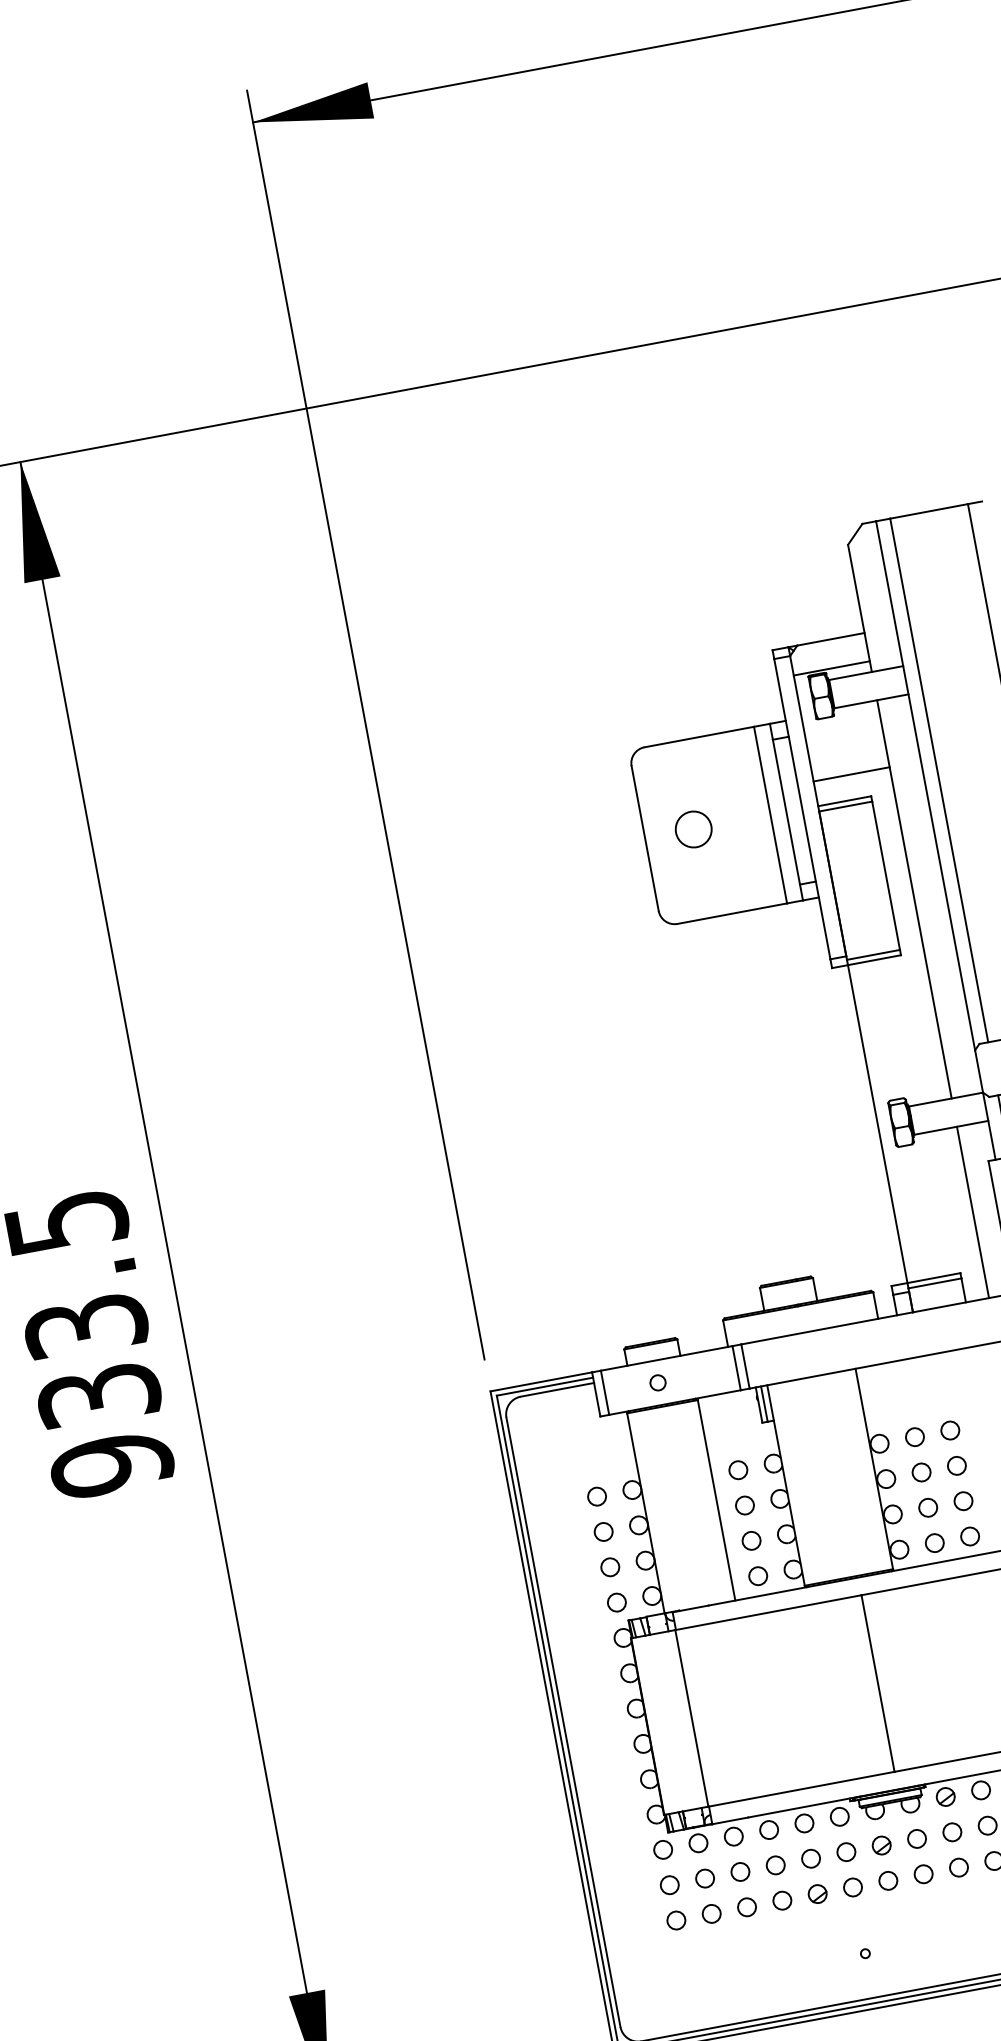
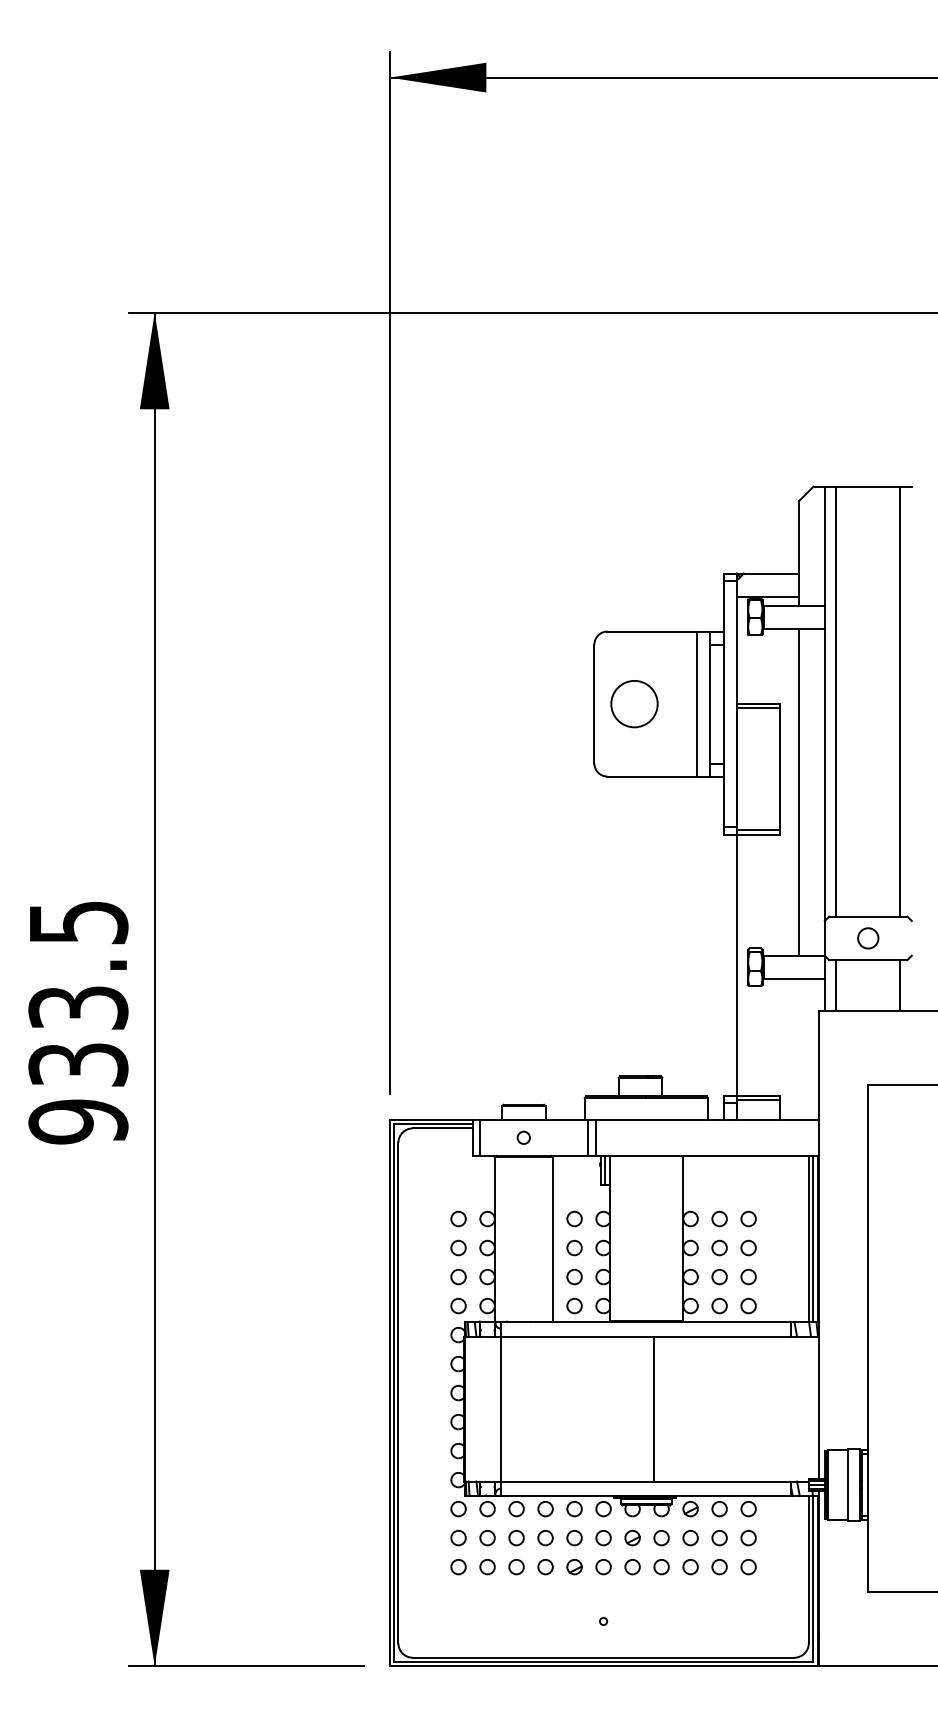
line: (851, 774) -> (767, 683), removed
circle: (692, 829) -> (633, 703), size x1.6
line: (973, 1212) -> (799, 1049), removed

